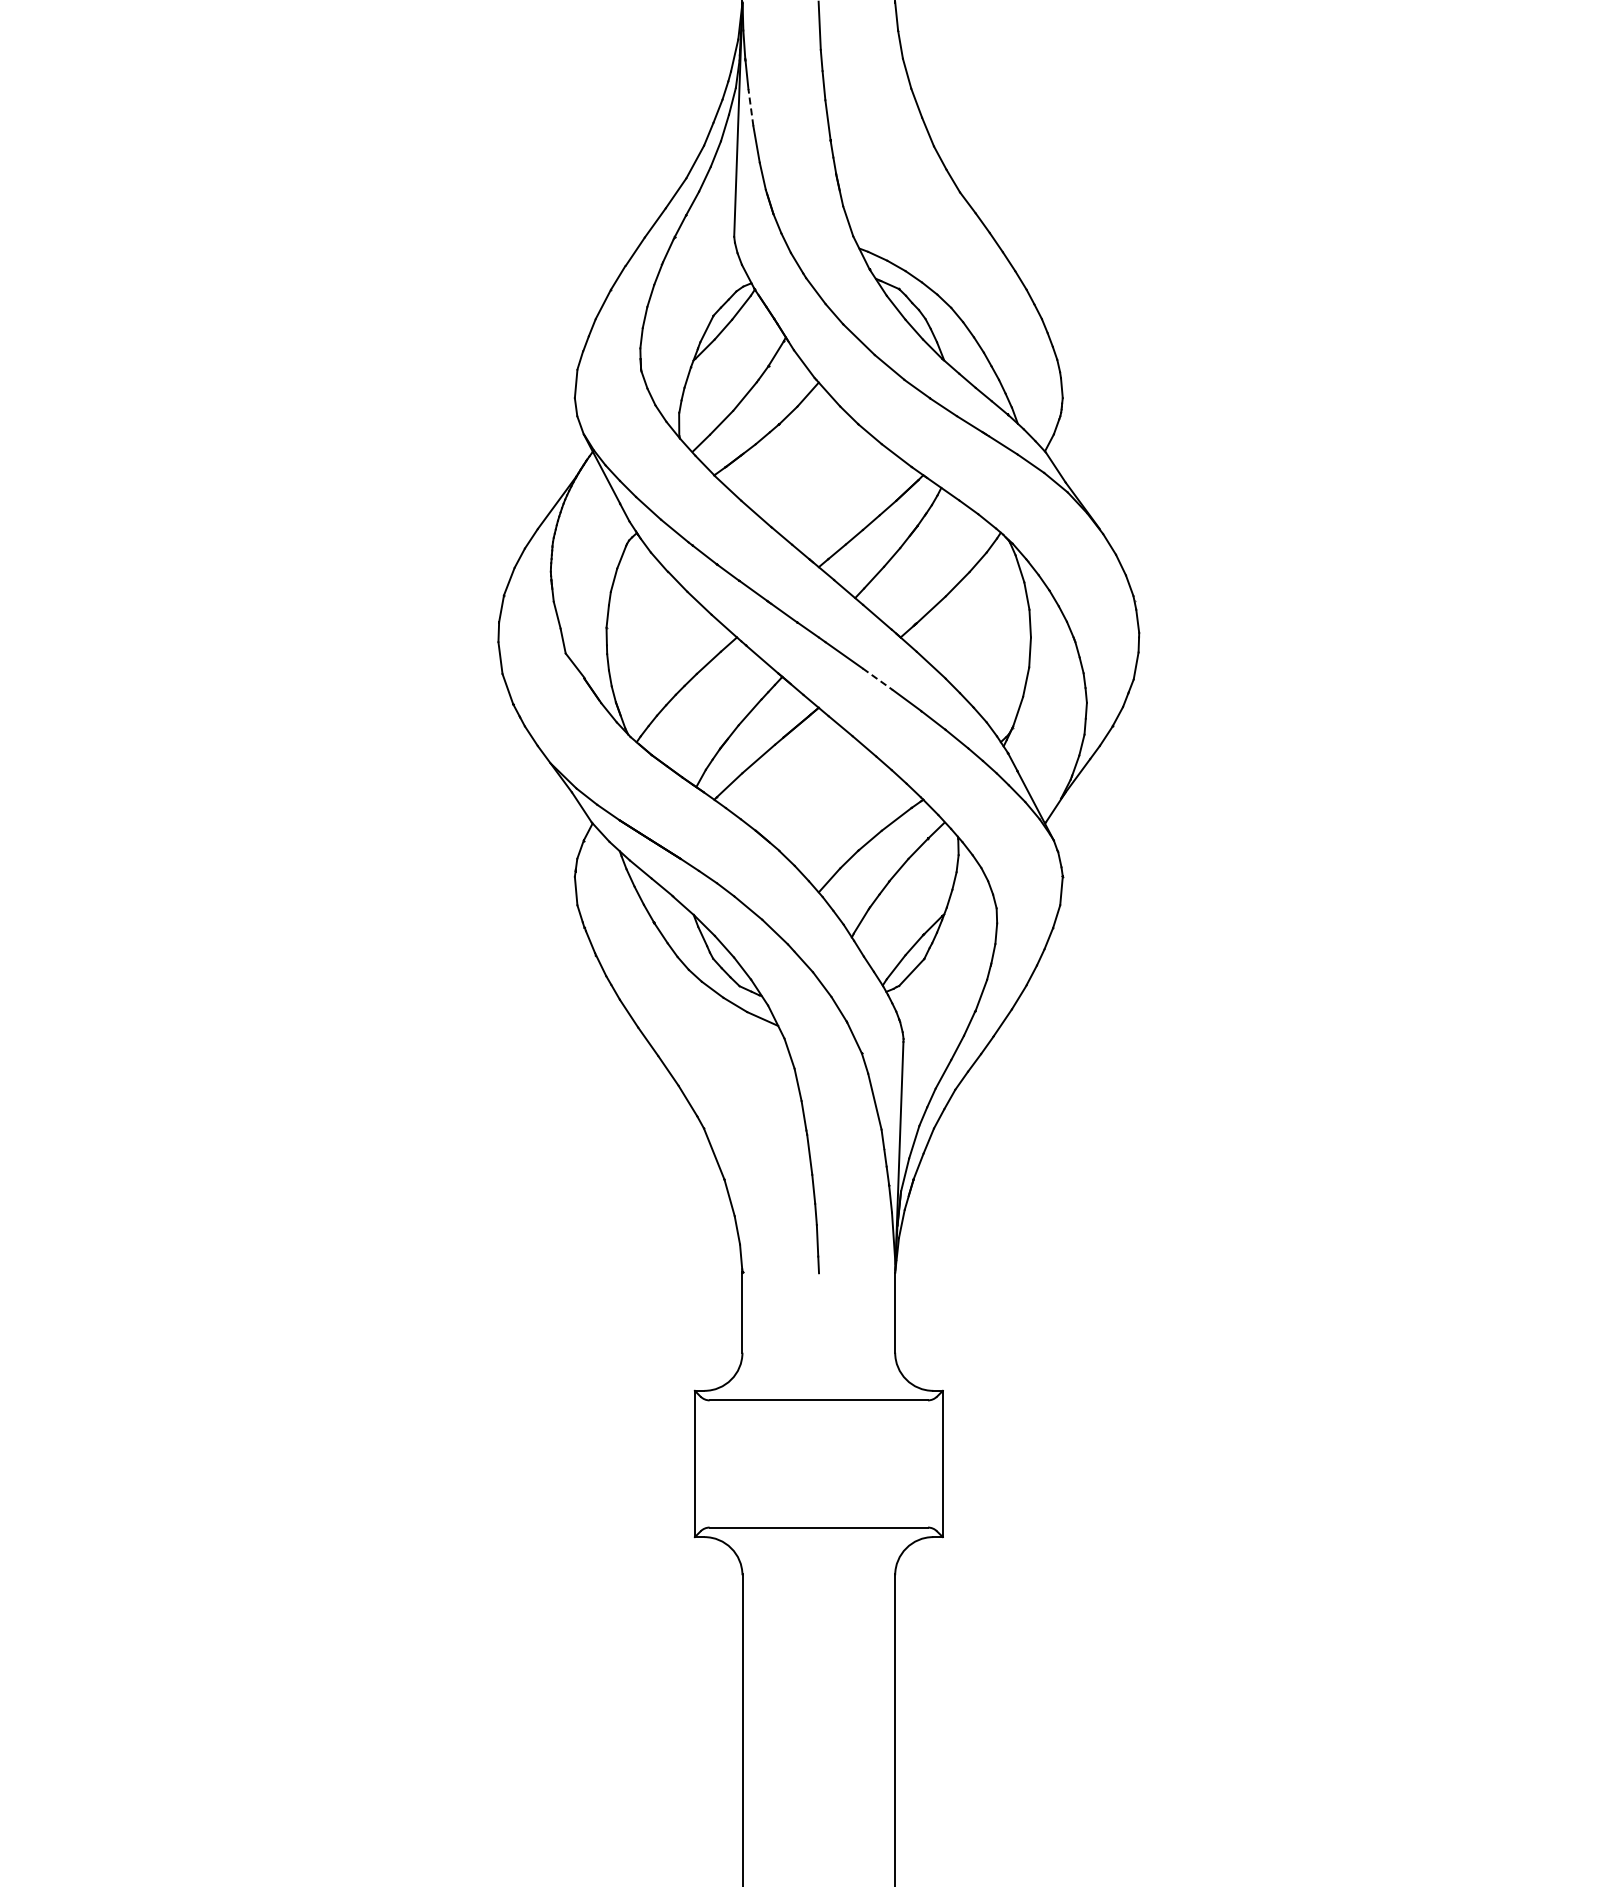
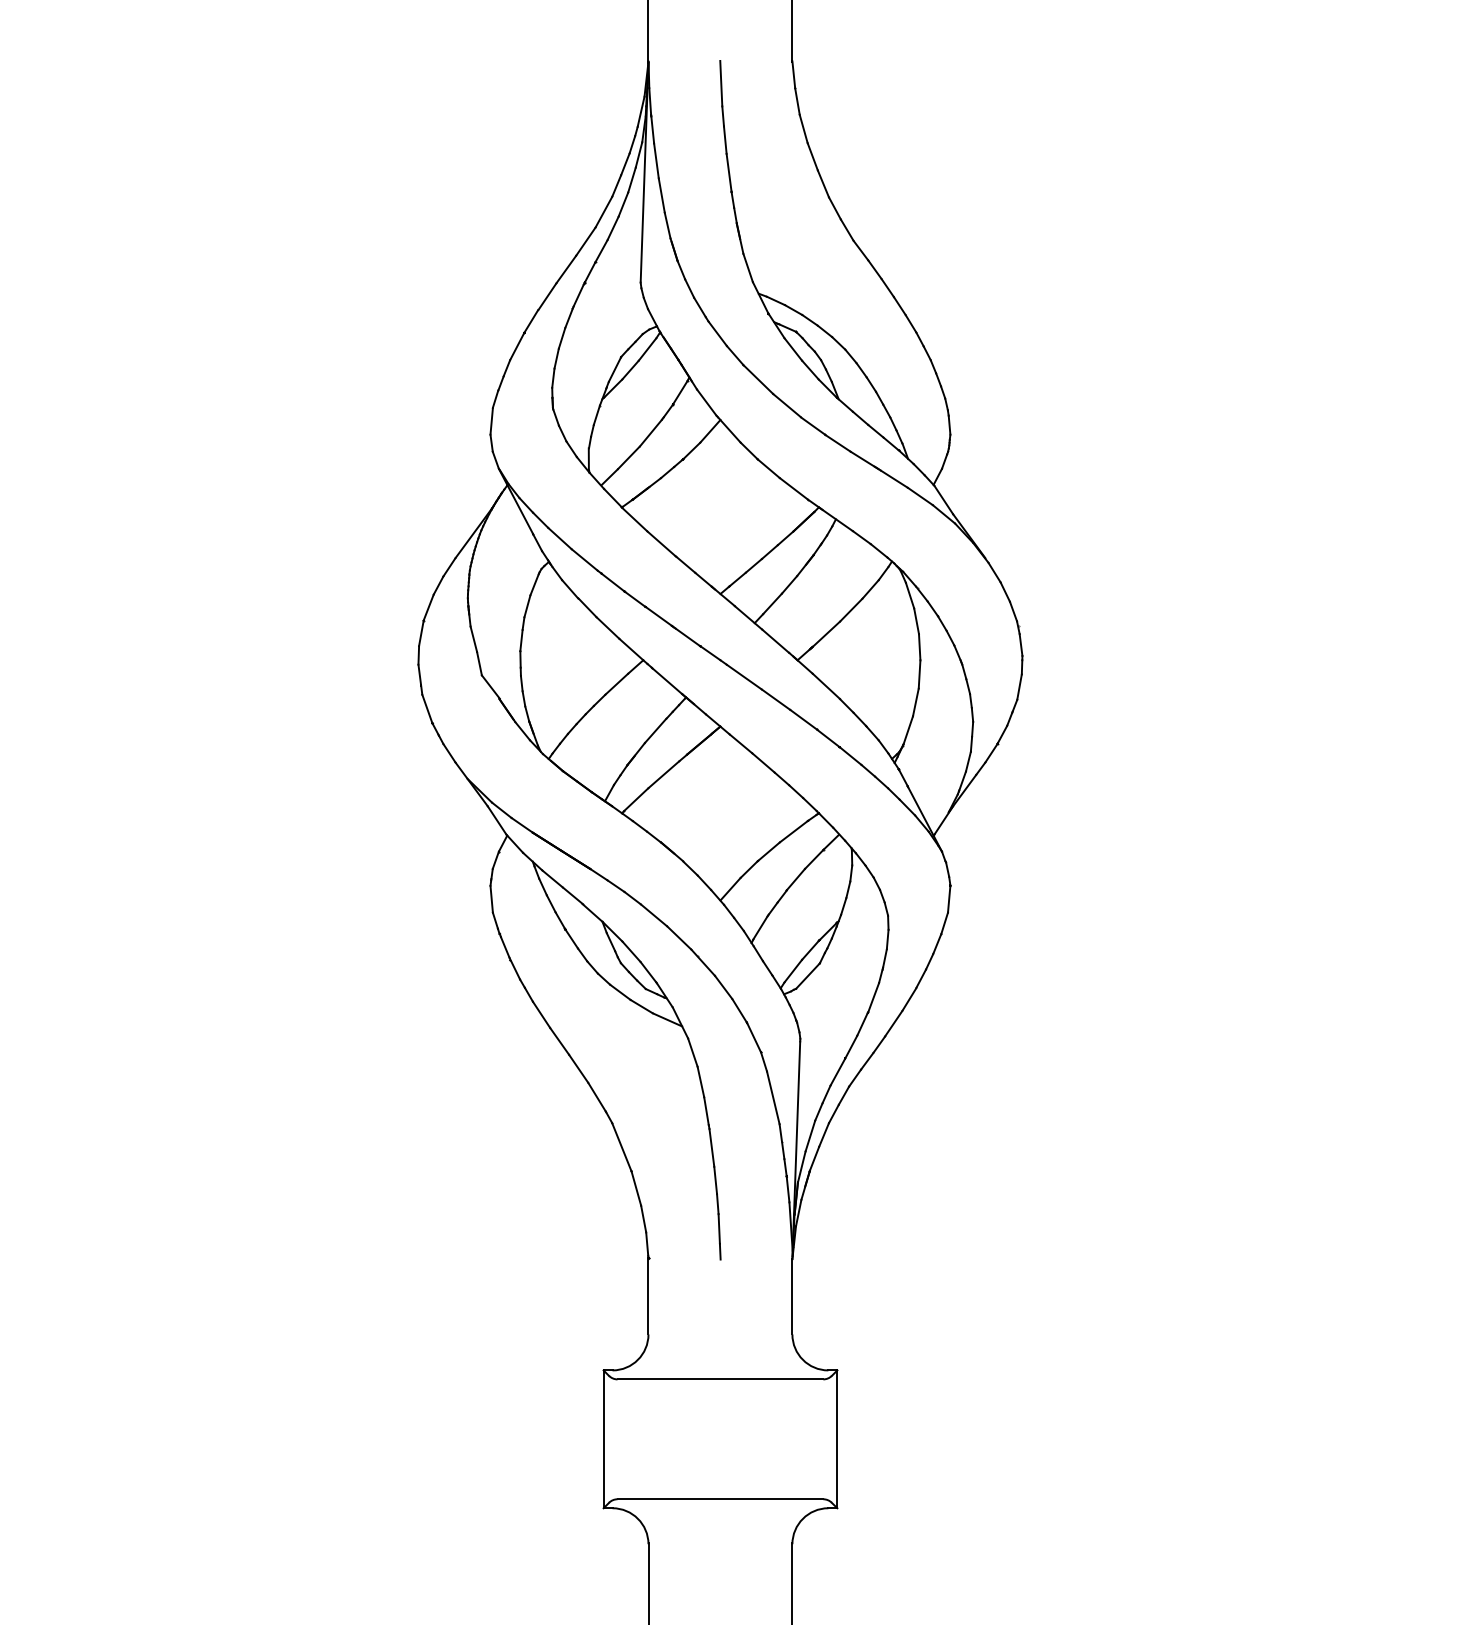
line: (750, 107) -> (656, 160), dashed -> solid
line: (877, 679) -> (775, 699), dashed -> solid

